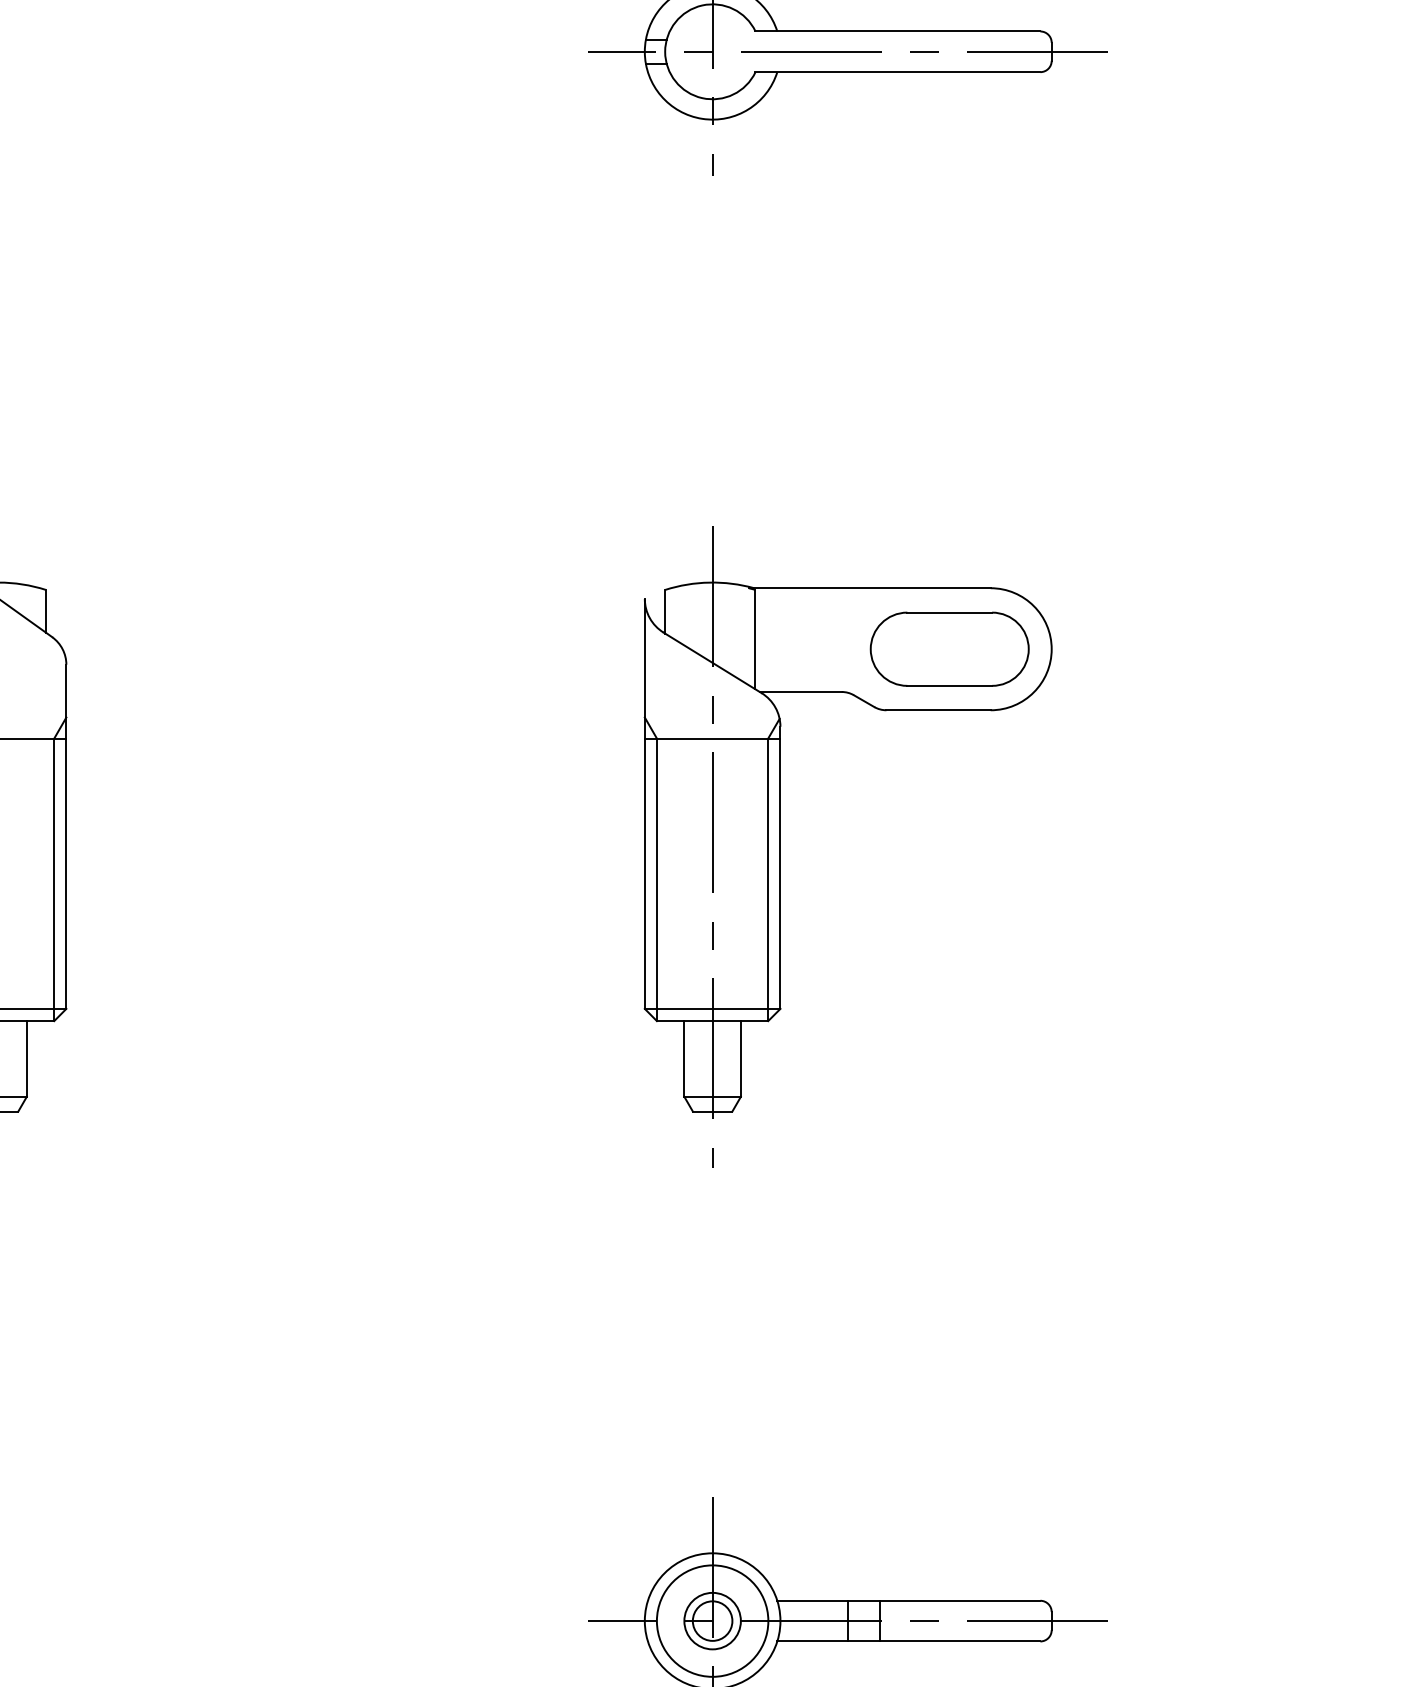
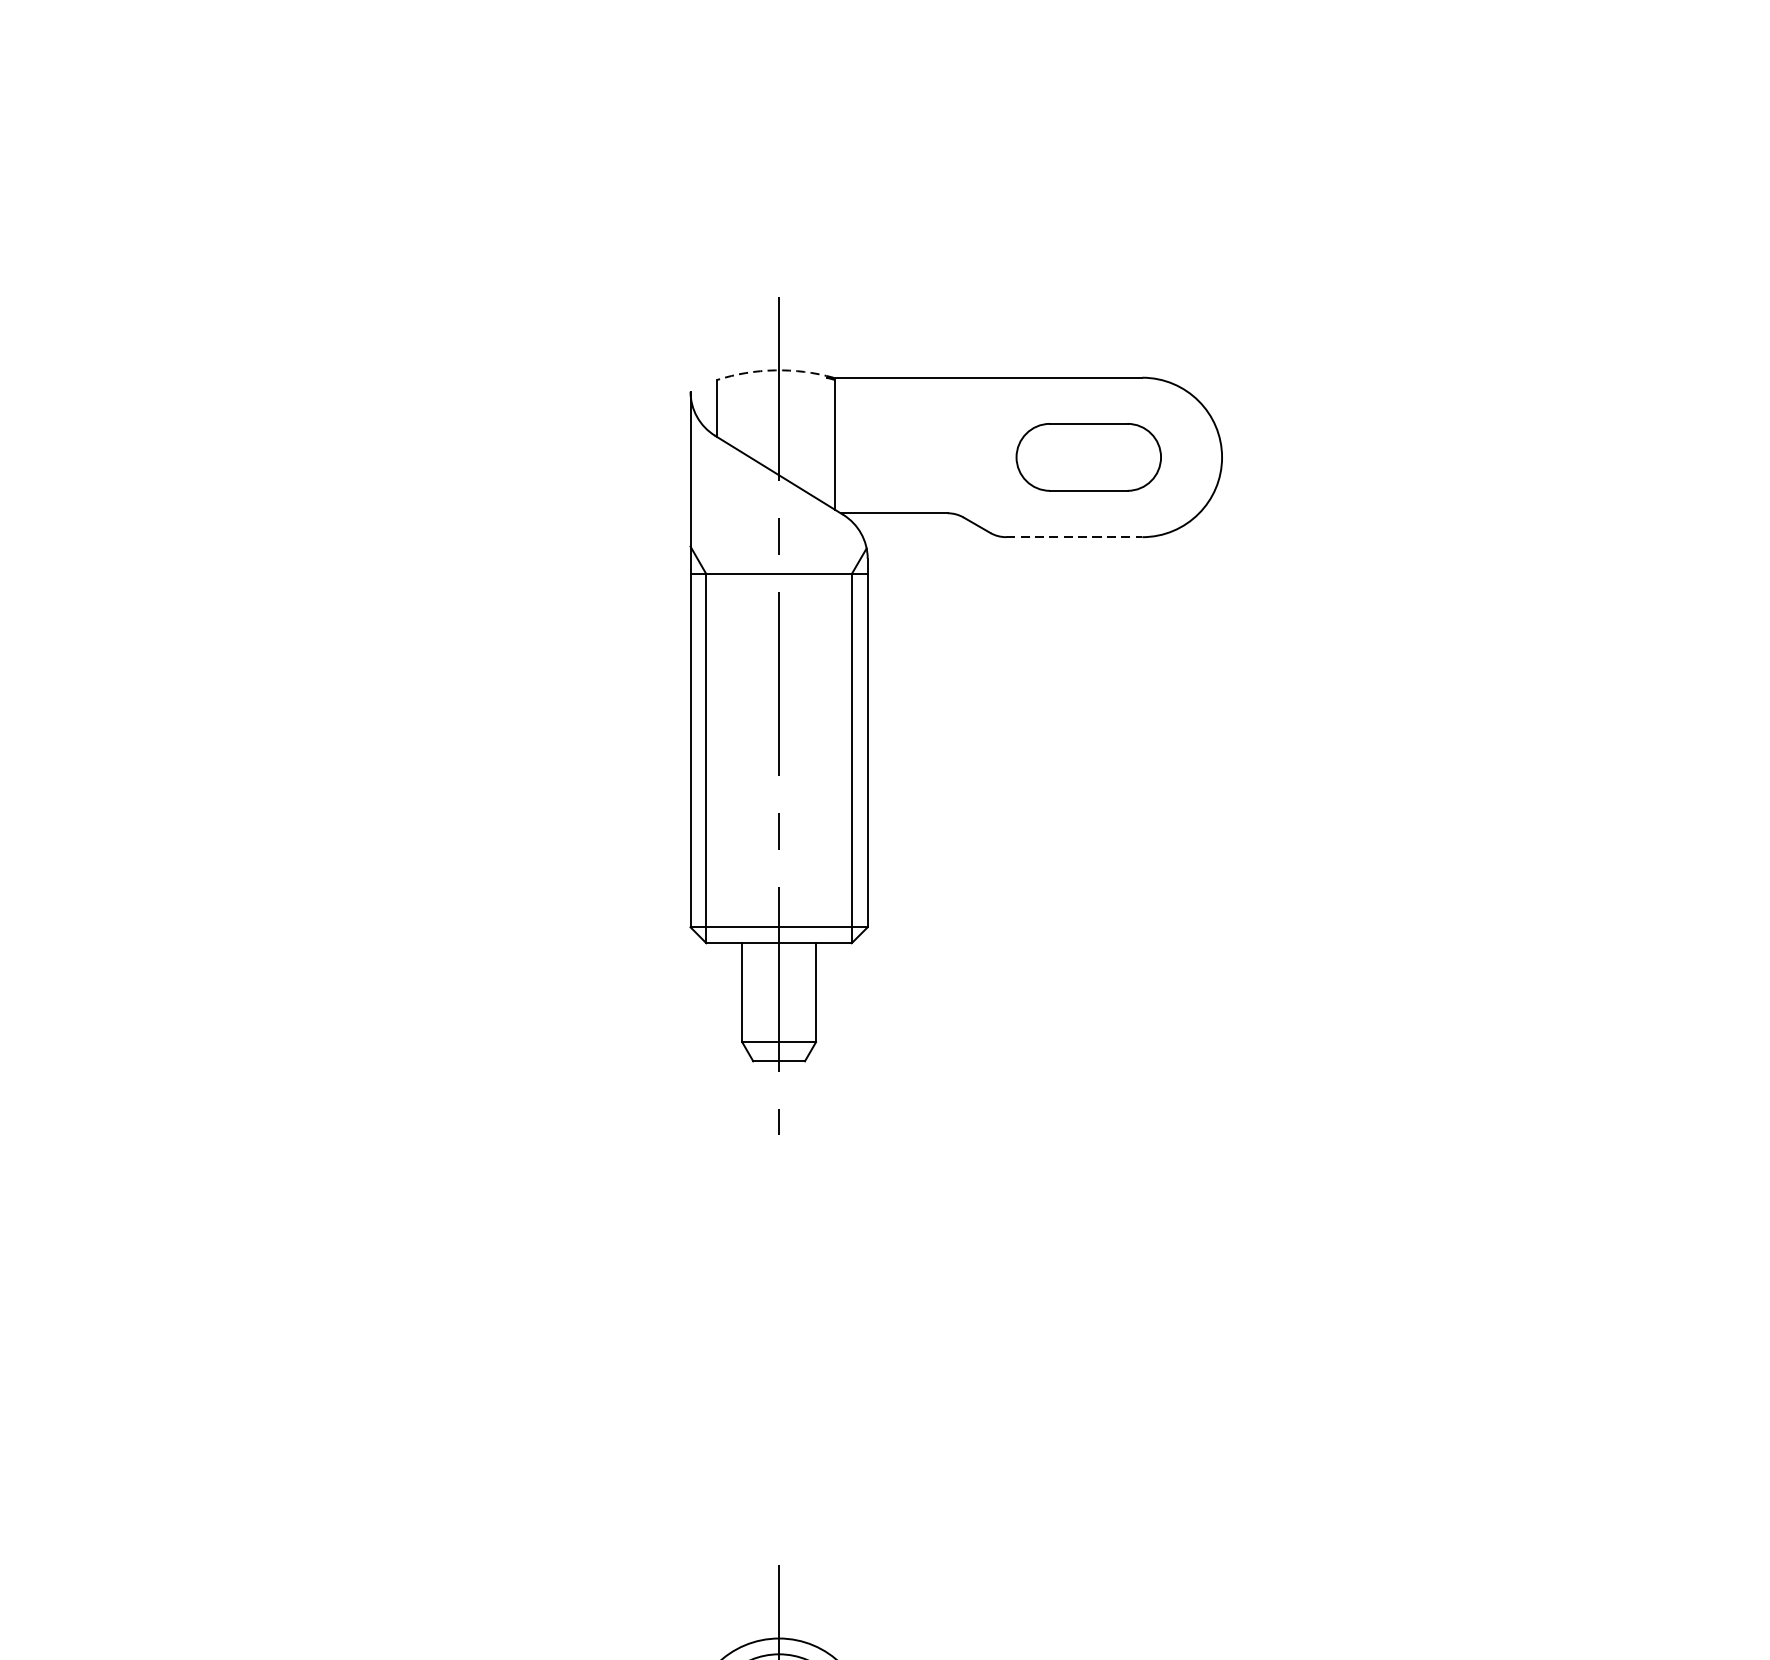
arc: (709, 582) -> (775, 370), solid -> dashed
part: (949, 648) -> (1088, 456), size x0.7
line: (939, 710) -> (1075, 537), solid -> dashed

